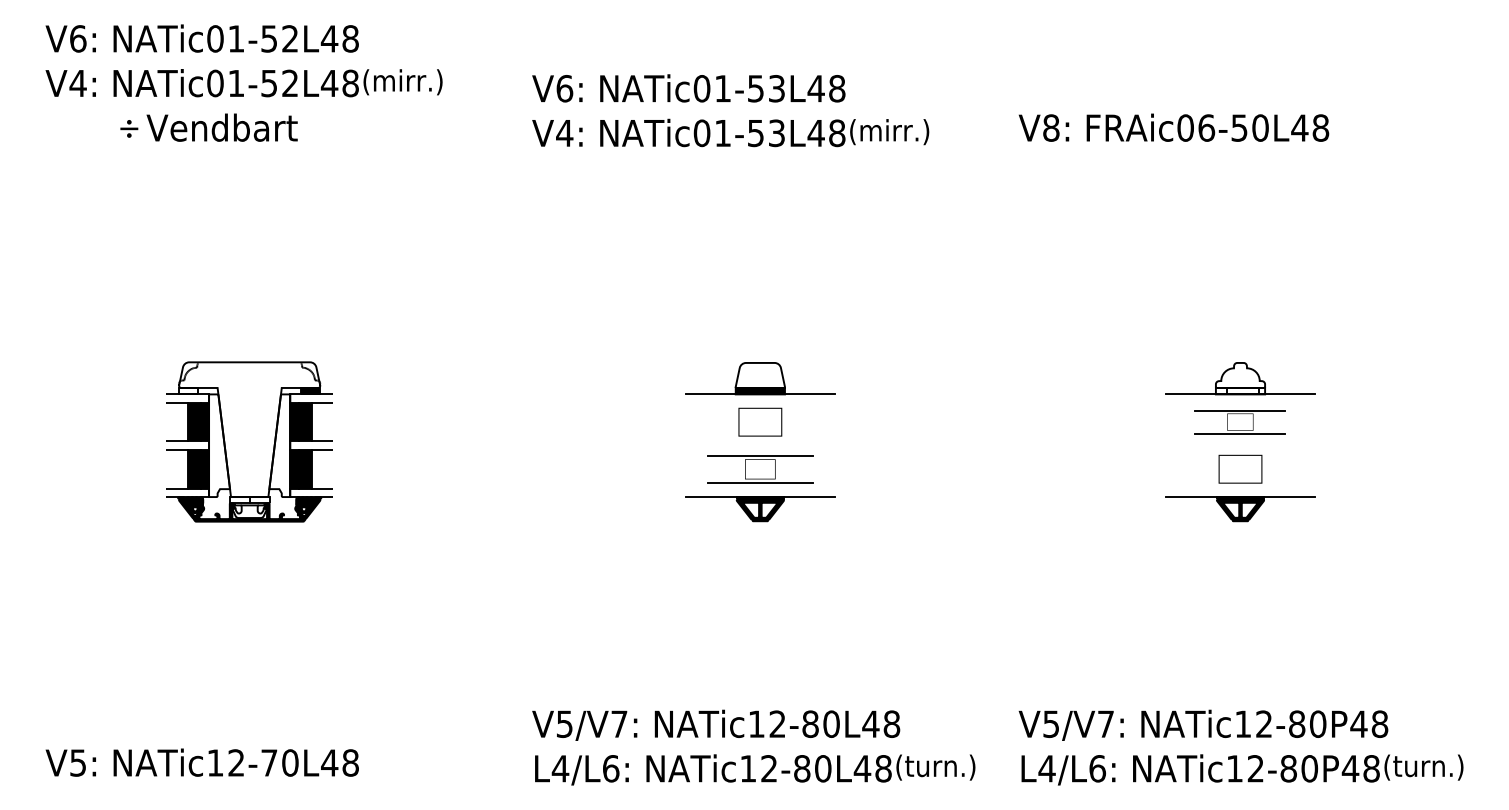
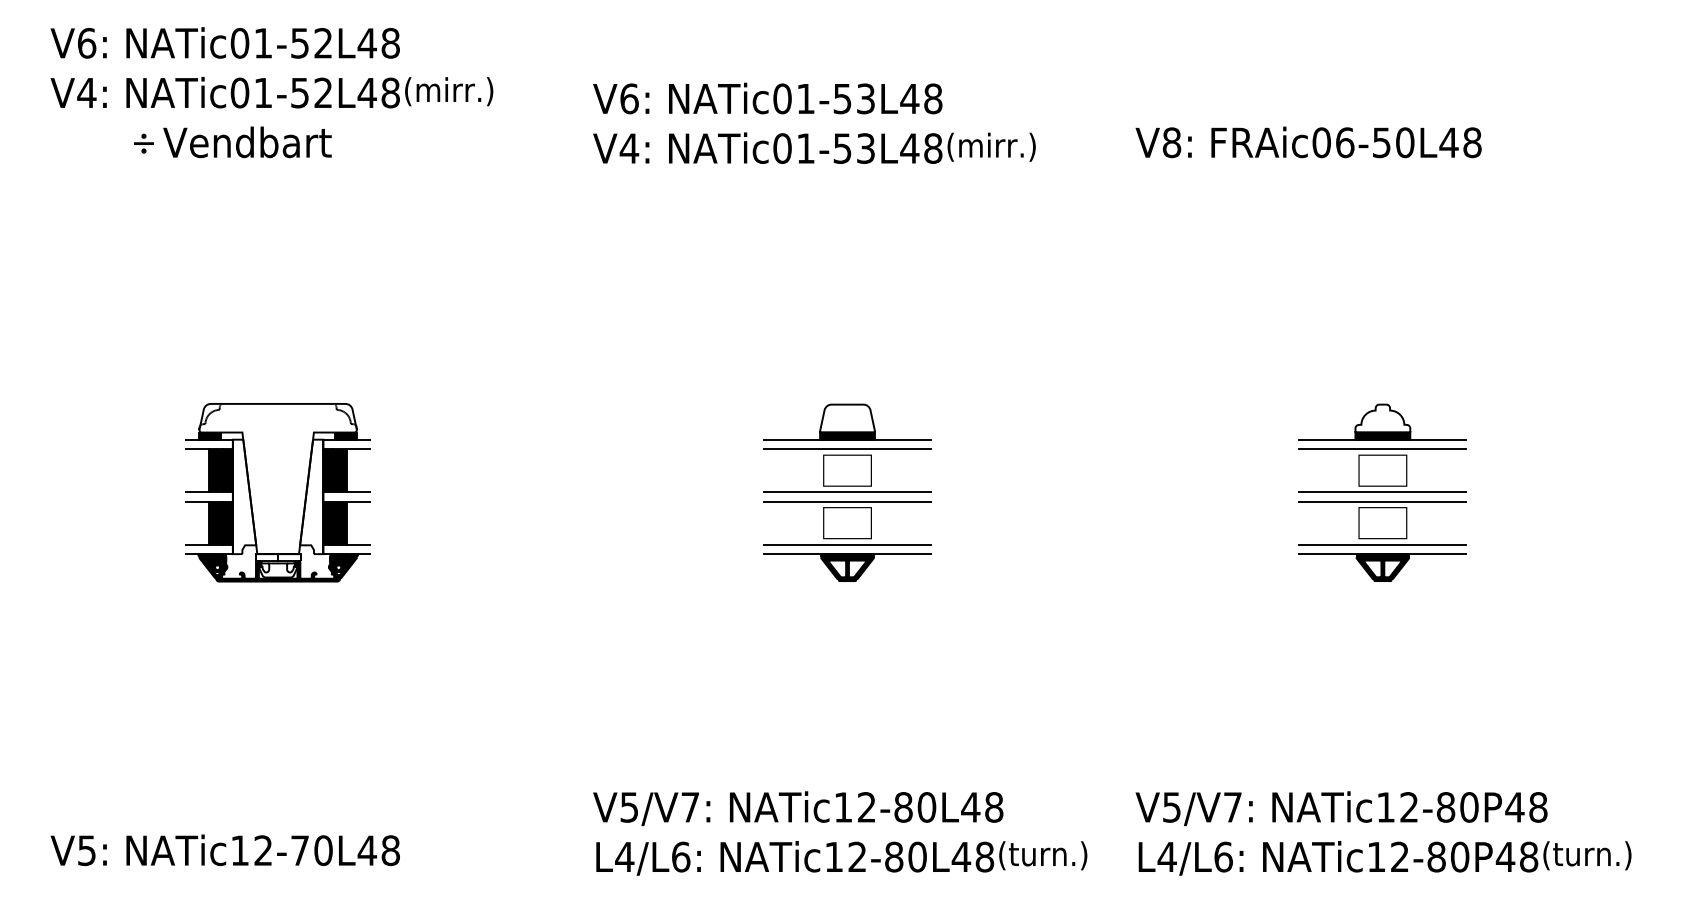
fill: (188, 390) -> (209, 435), added
fill: (1240, 390) -> (1382, 435), added
line: (760, 403) -> (847, 449), added
part: (1240, 422) -> (1382, 470), size x1.67
line: (760, 441) -> (847, 492), added
line: (1240, 449) -> (1382, 501), added
part: (760, 469) -> (847, 523), size x1.43
line: (1240, 488) -> (1382, 544), added

